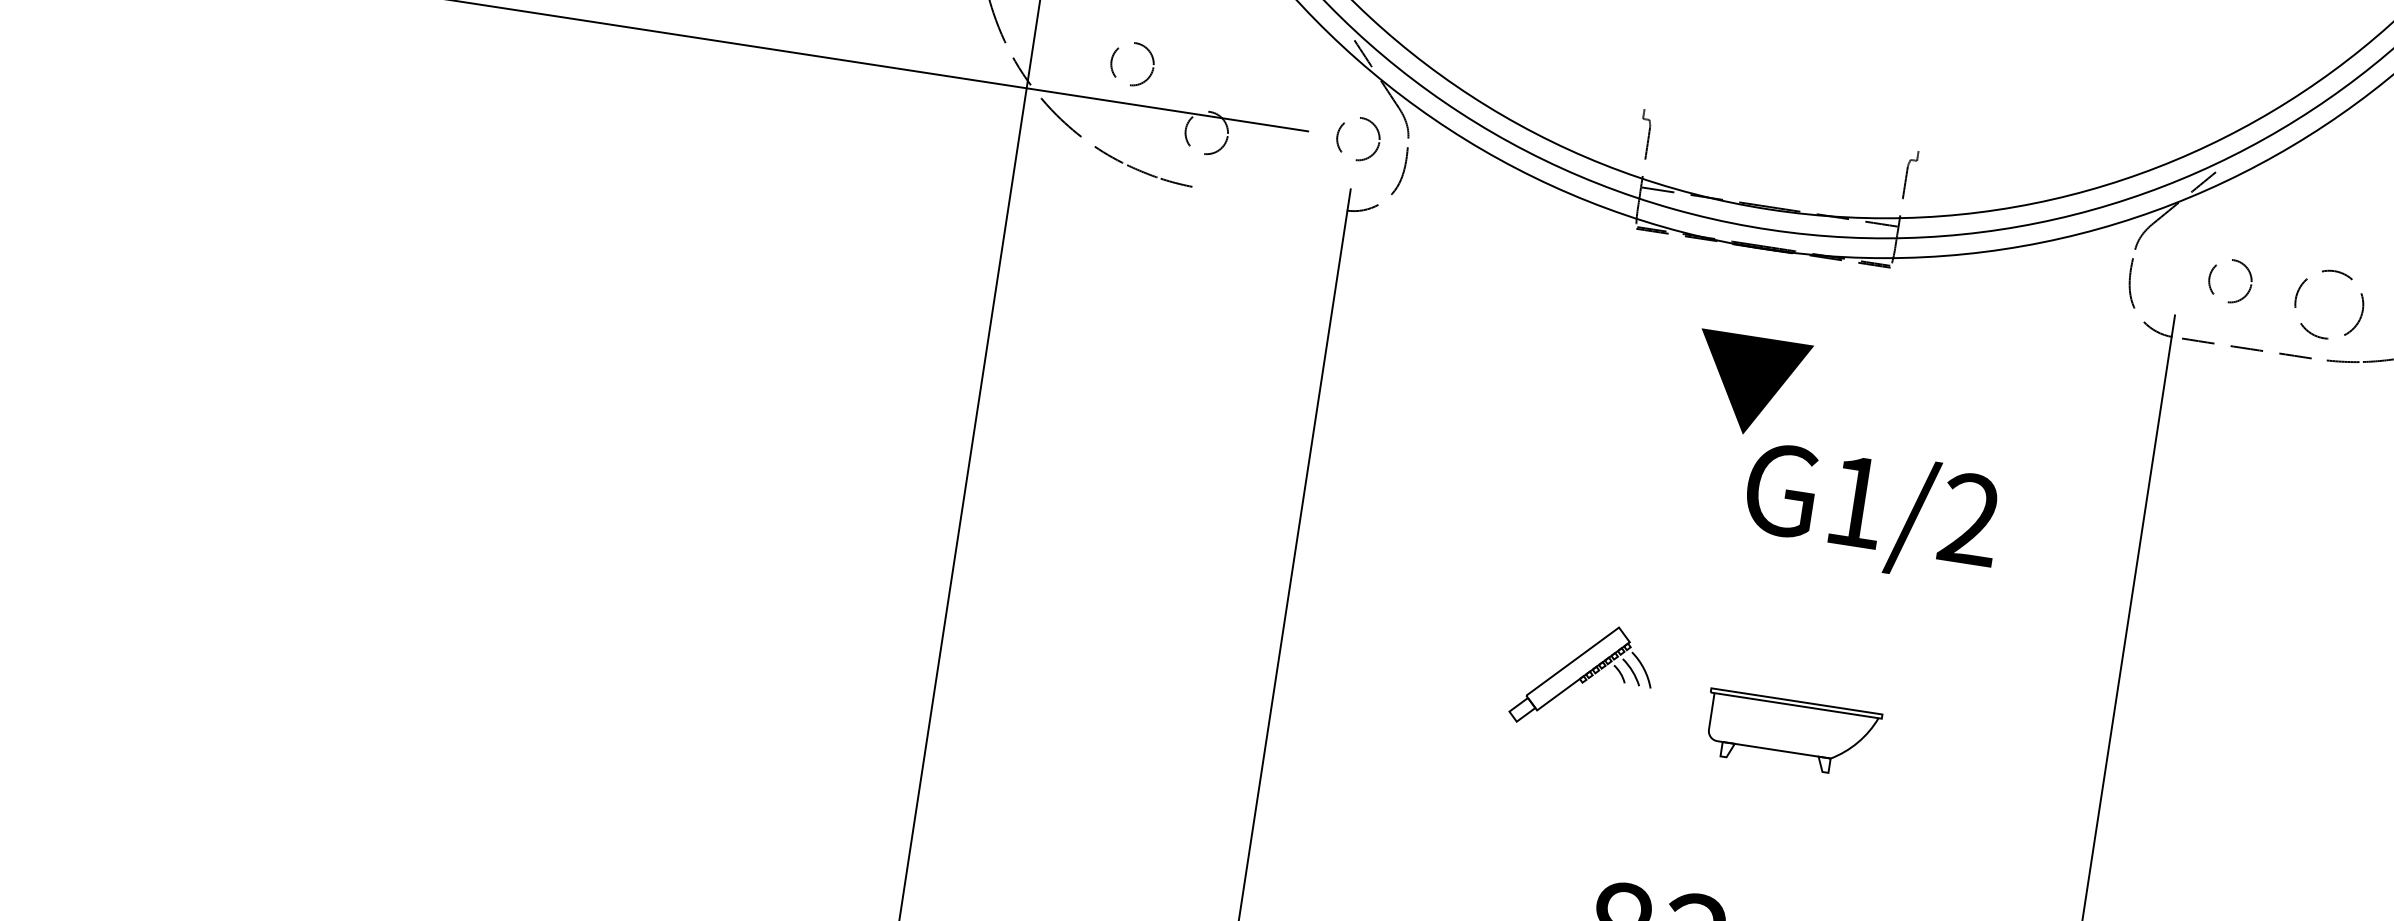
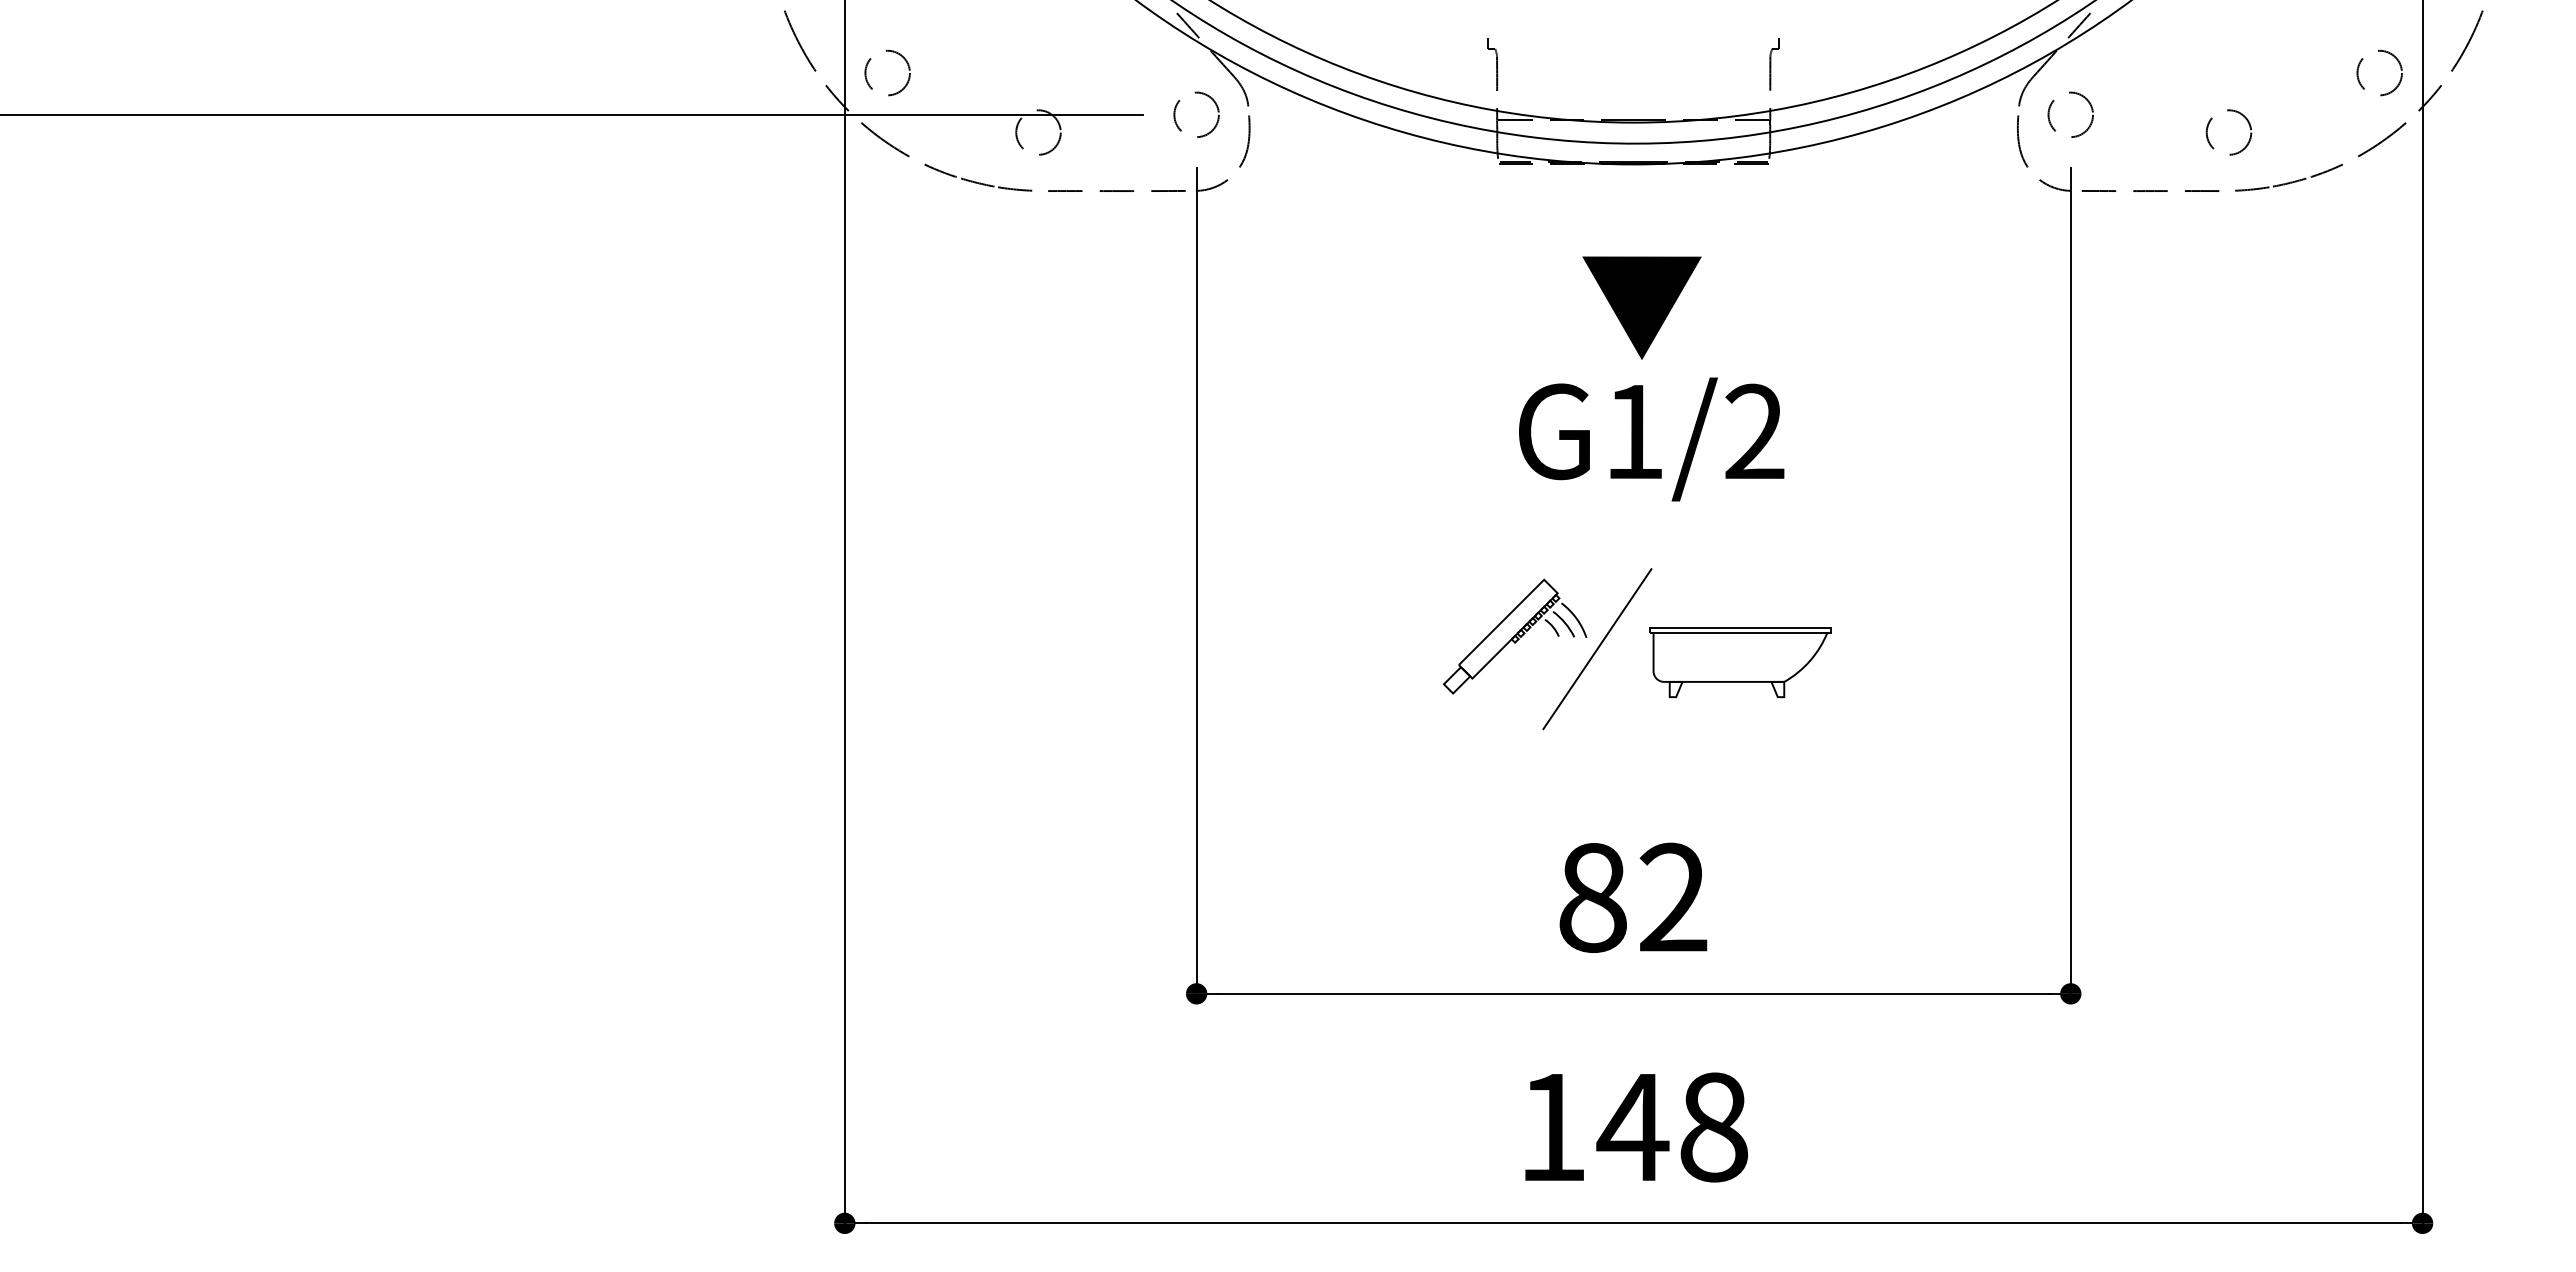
circle: (1132, 63) -> (887, 72), moved
line: (1271, 198) -> (1116, 190), added
circle: (2230, 280) -> (2070, 114), moved
circle: (2328, 304) -> (2228, 132), size x0.62
text: (1871, 511) -> (1651, 439), moved
line: (1659, 701) -> (1597, 649), added

